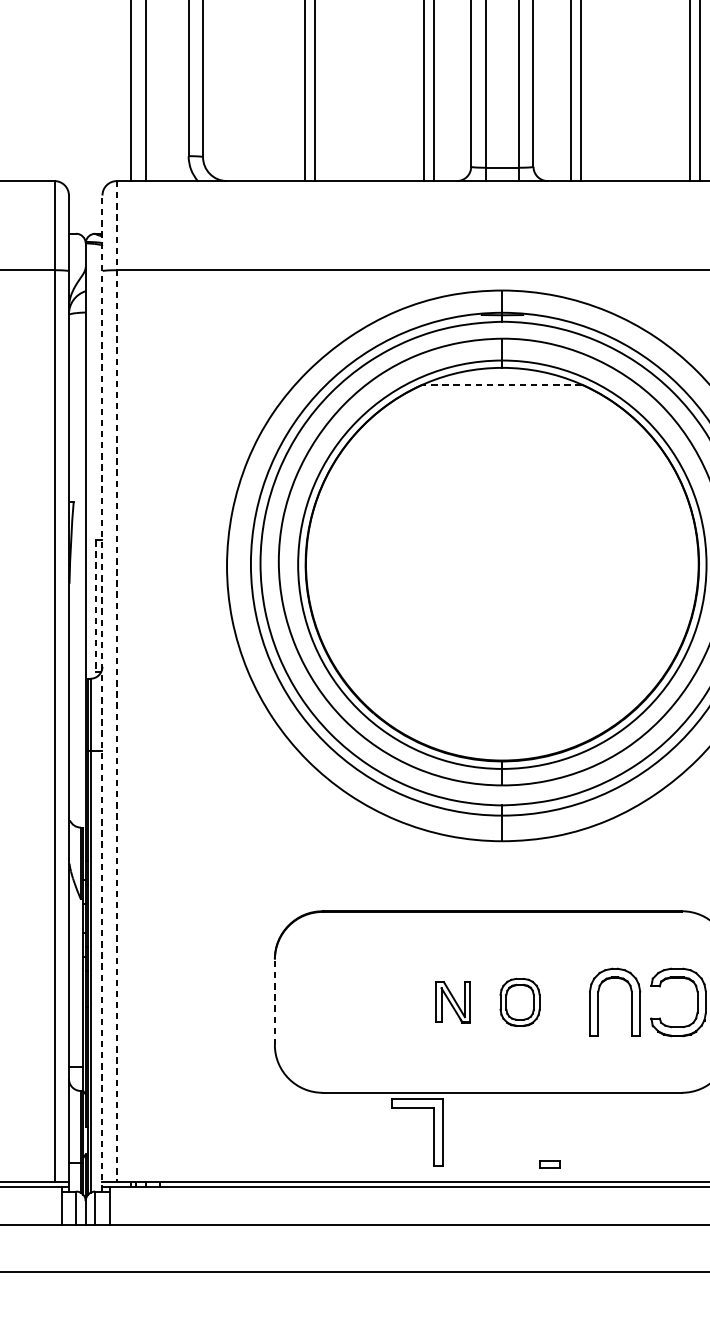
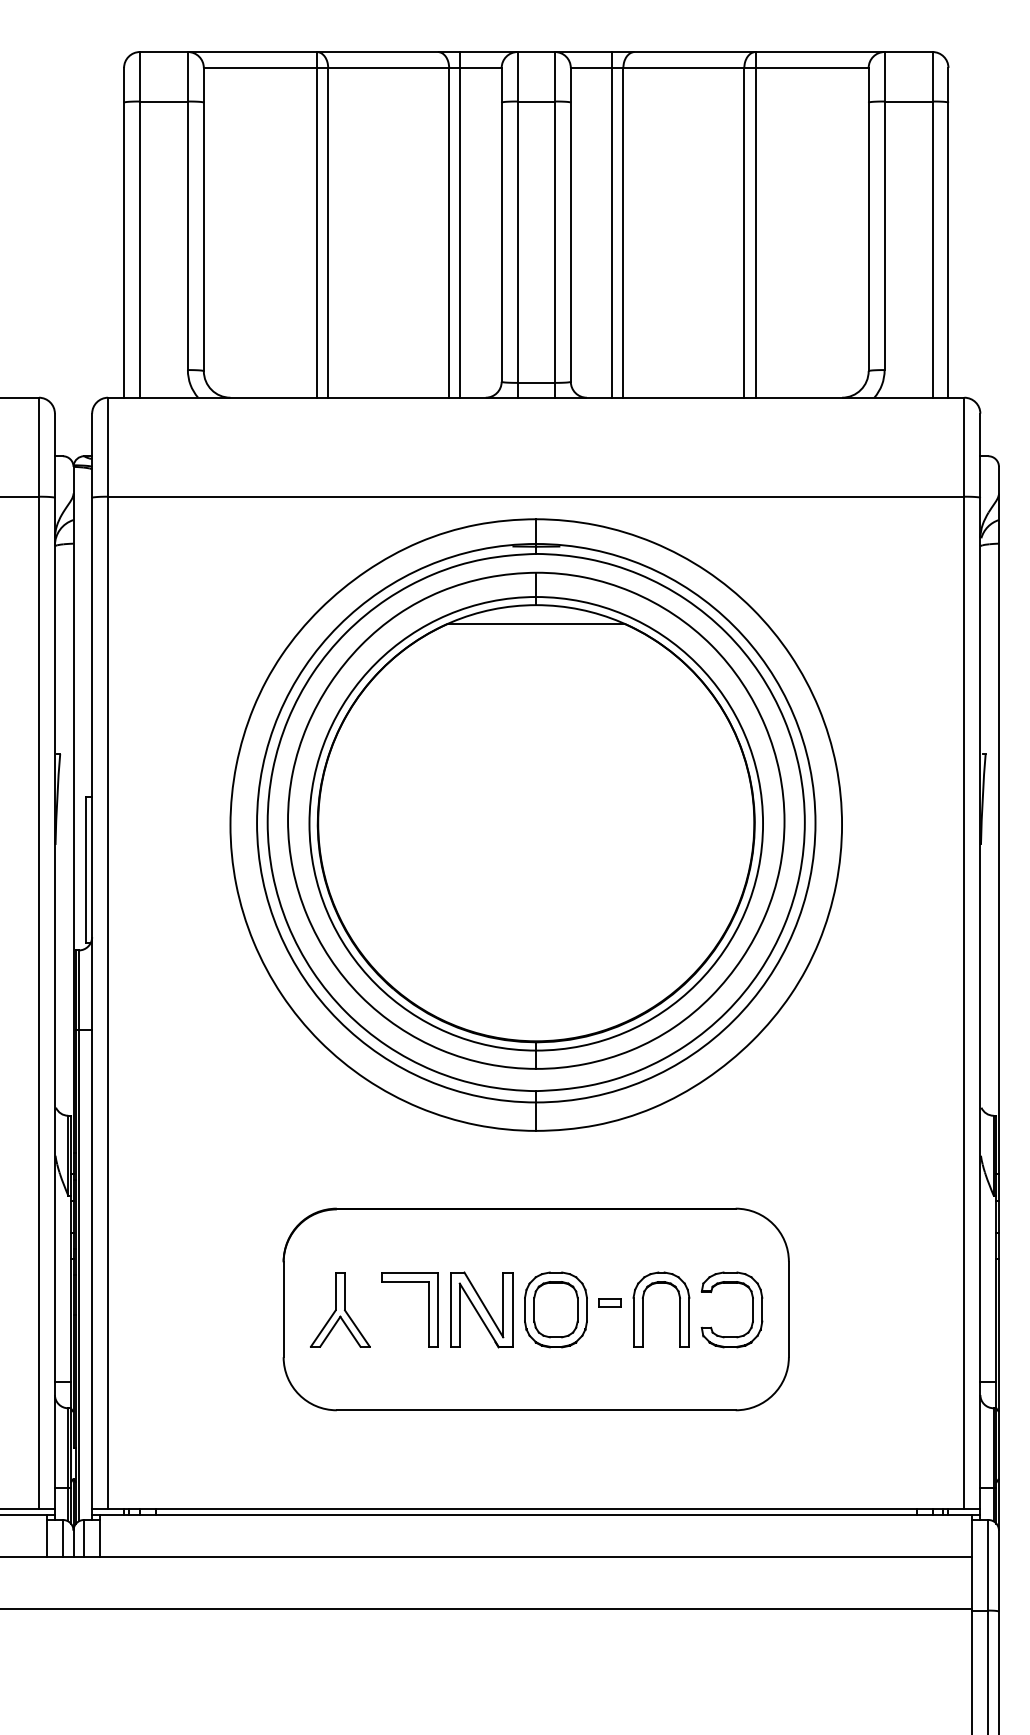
line: (501, 384) -> (535, 623), dashed -> solid
line: (96, 606) -> (85, 870), dashed -> solid
line: (117, 681) -> (108, 953), dashed -> solid
line: (102, 693) -> (92, 966), dashed -> solid
line: (274, 1002) -> (283, 1309), dashed -> solid
part: (326, 1002) -> (340, 1309), added
part: (453, 1002) -> (481, 1309), size x1.67
part: (519, 1002) -> (555, 1309), size x1.43
part: (434, 1132) -> (428, 1309), moved
part: (549, 1164) -> (609, 1302), moved

